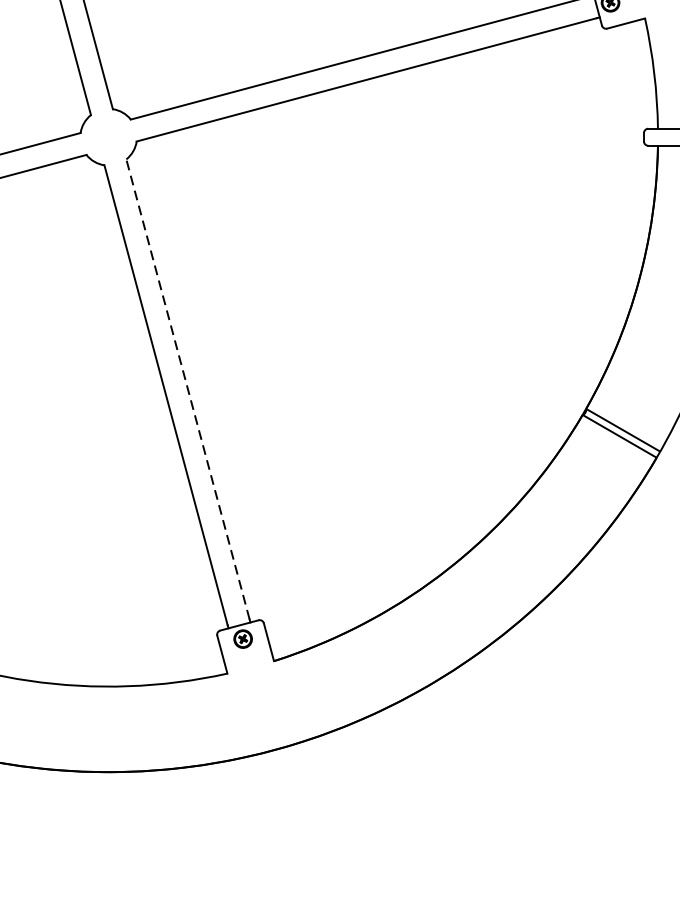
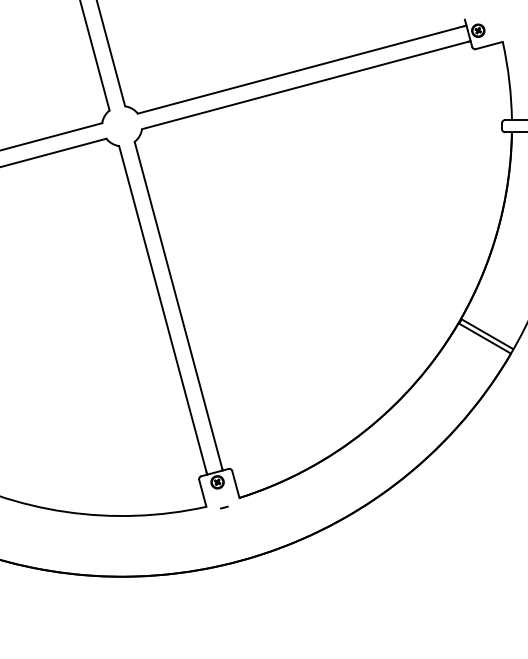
line: (188, 388) -> (178, 304), dashed -> solid
line: (252, 674) -> (224, 507), added

